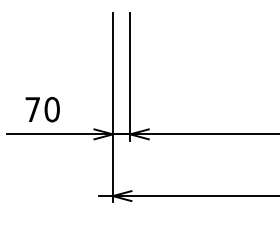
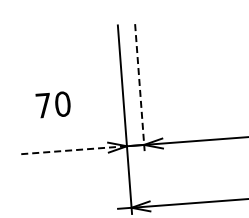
line: (130, 76) -> (140, 87), solid -> dashed
text: (42, 109) -> (53, 104), moved
line: (59, 134) -> (73, 150), solid -> dashed

